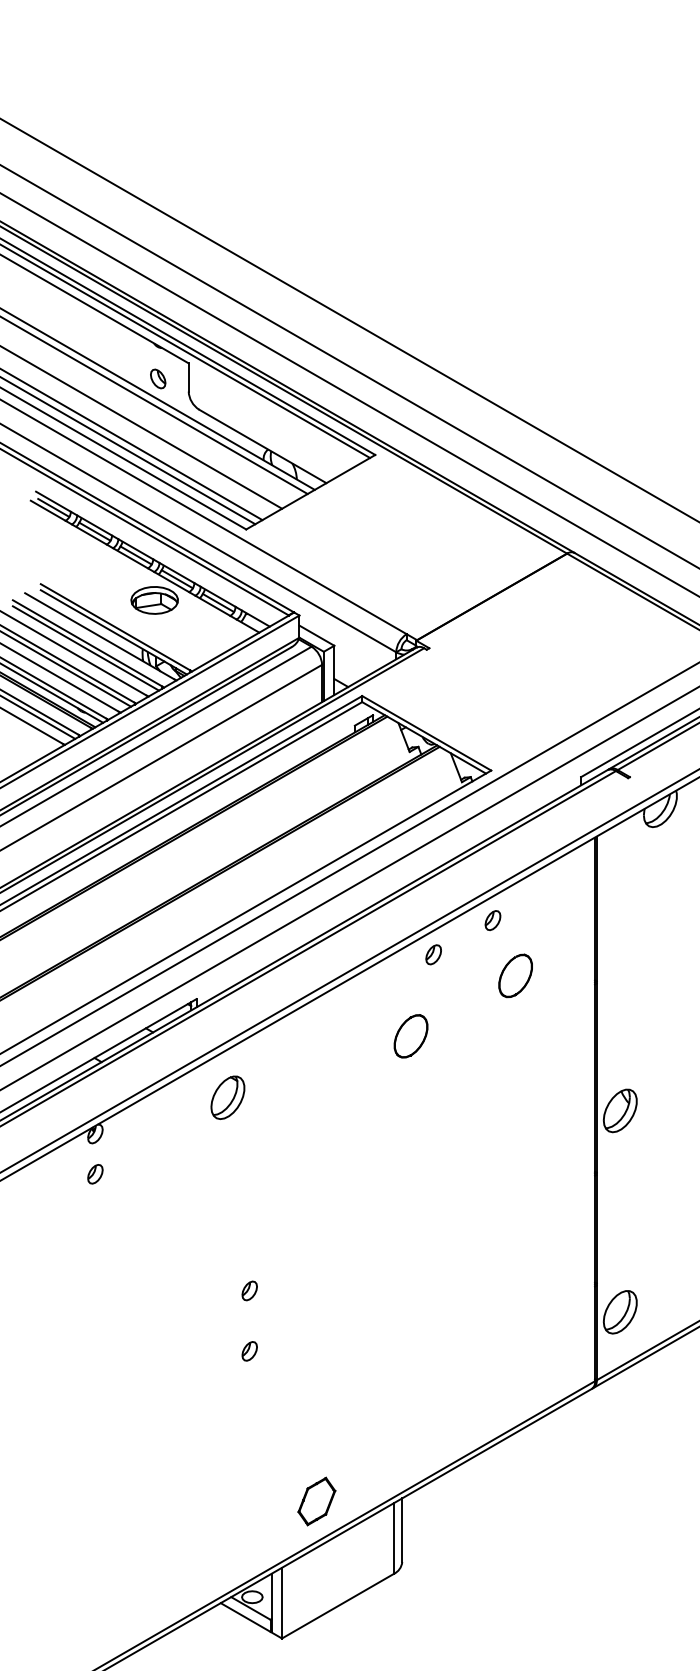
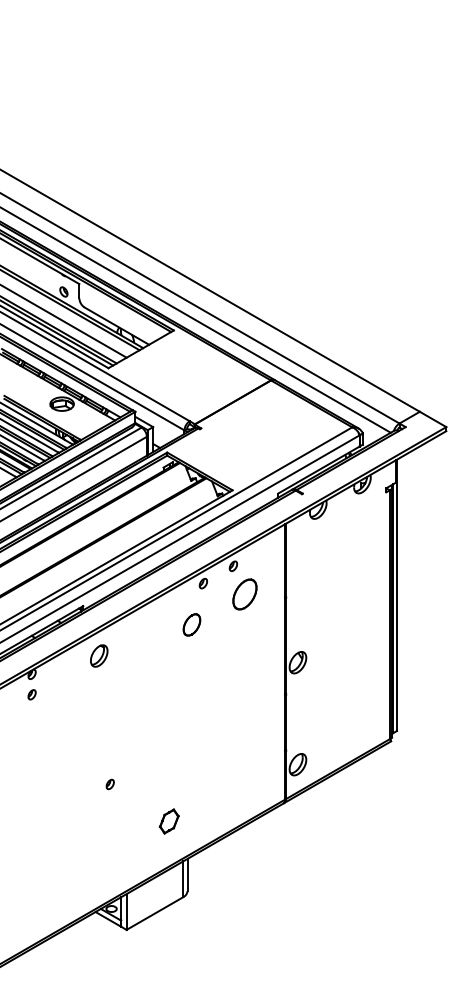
part: (514, 974) -> (244, 593), size x1.4
part: (248, 1290) -> (109, 753), removed
part: (315, 1501) -> (168, 821), moved

